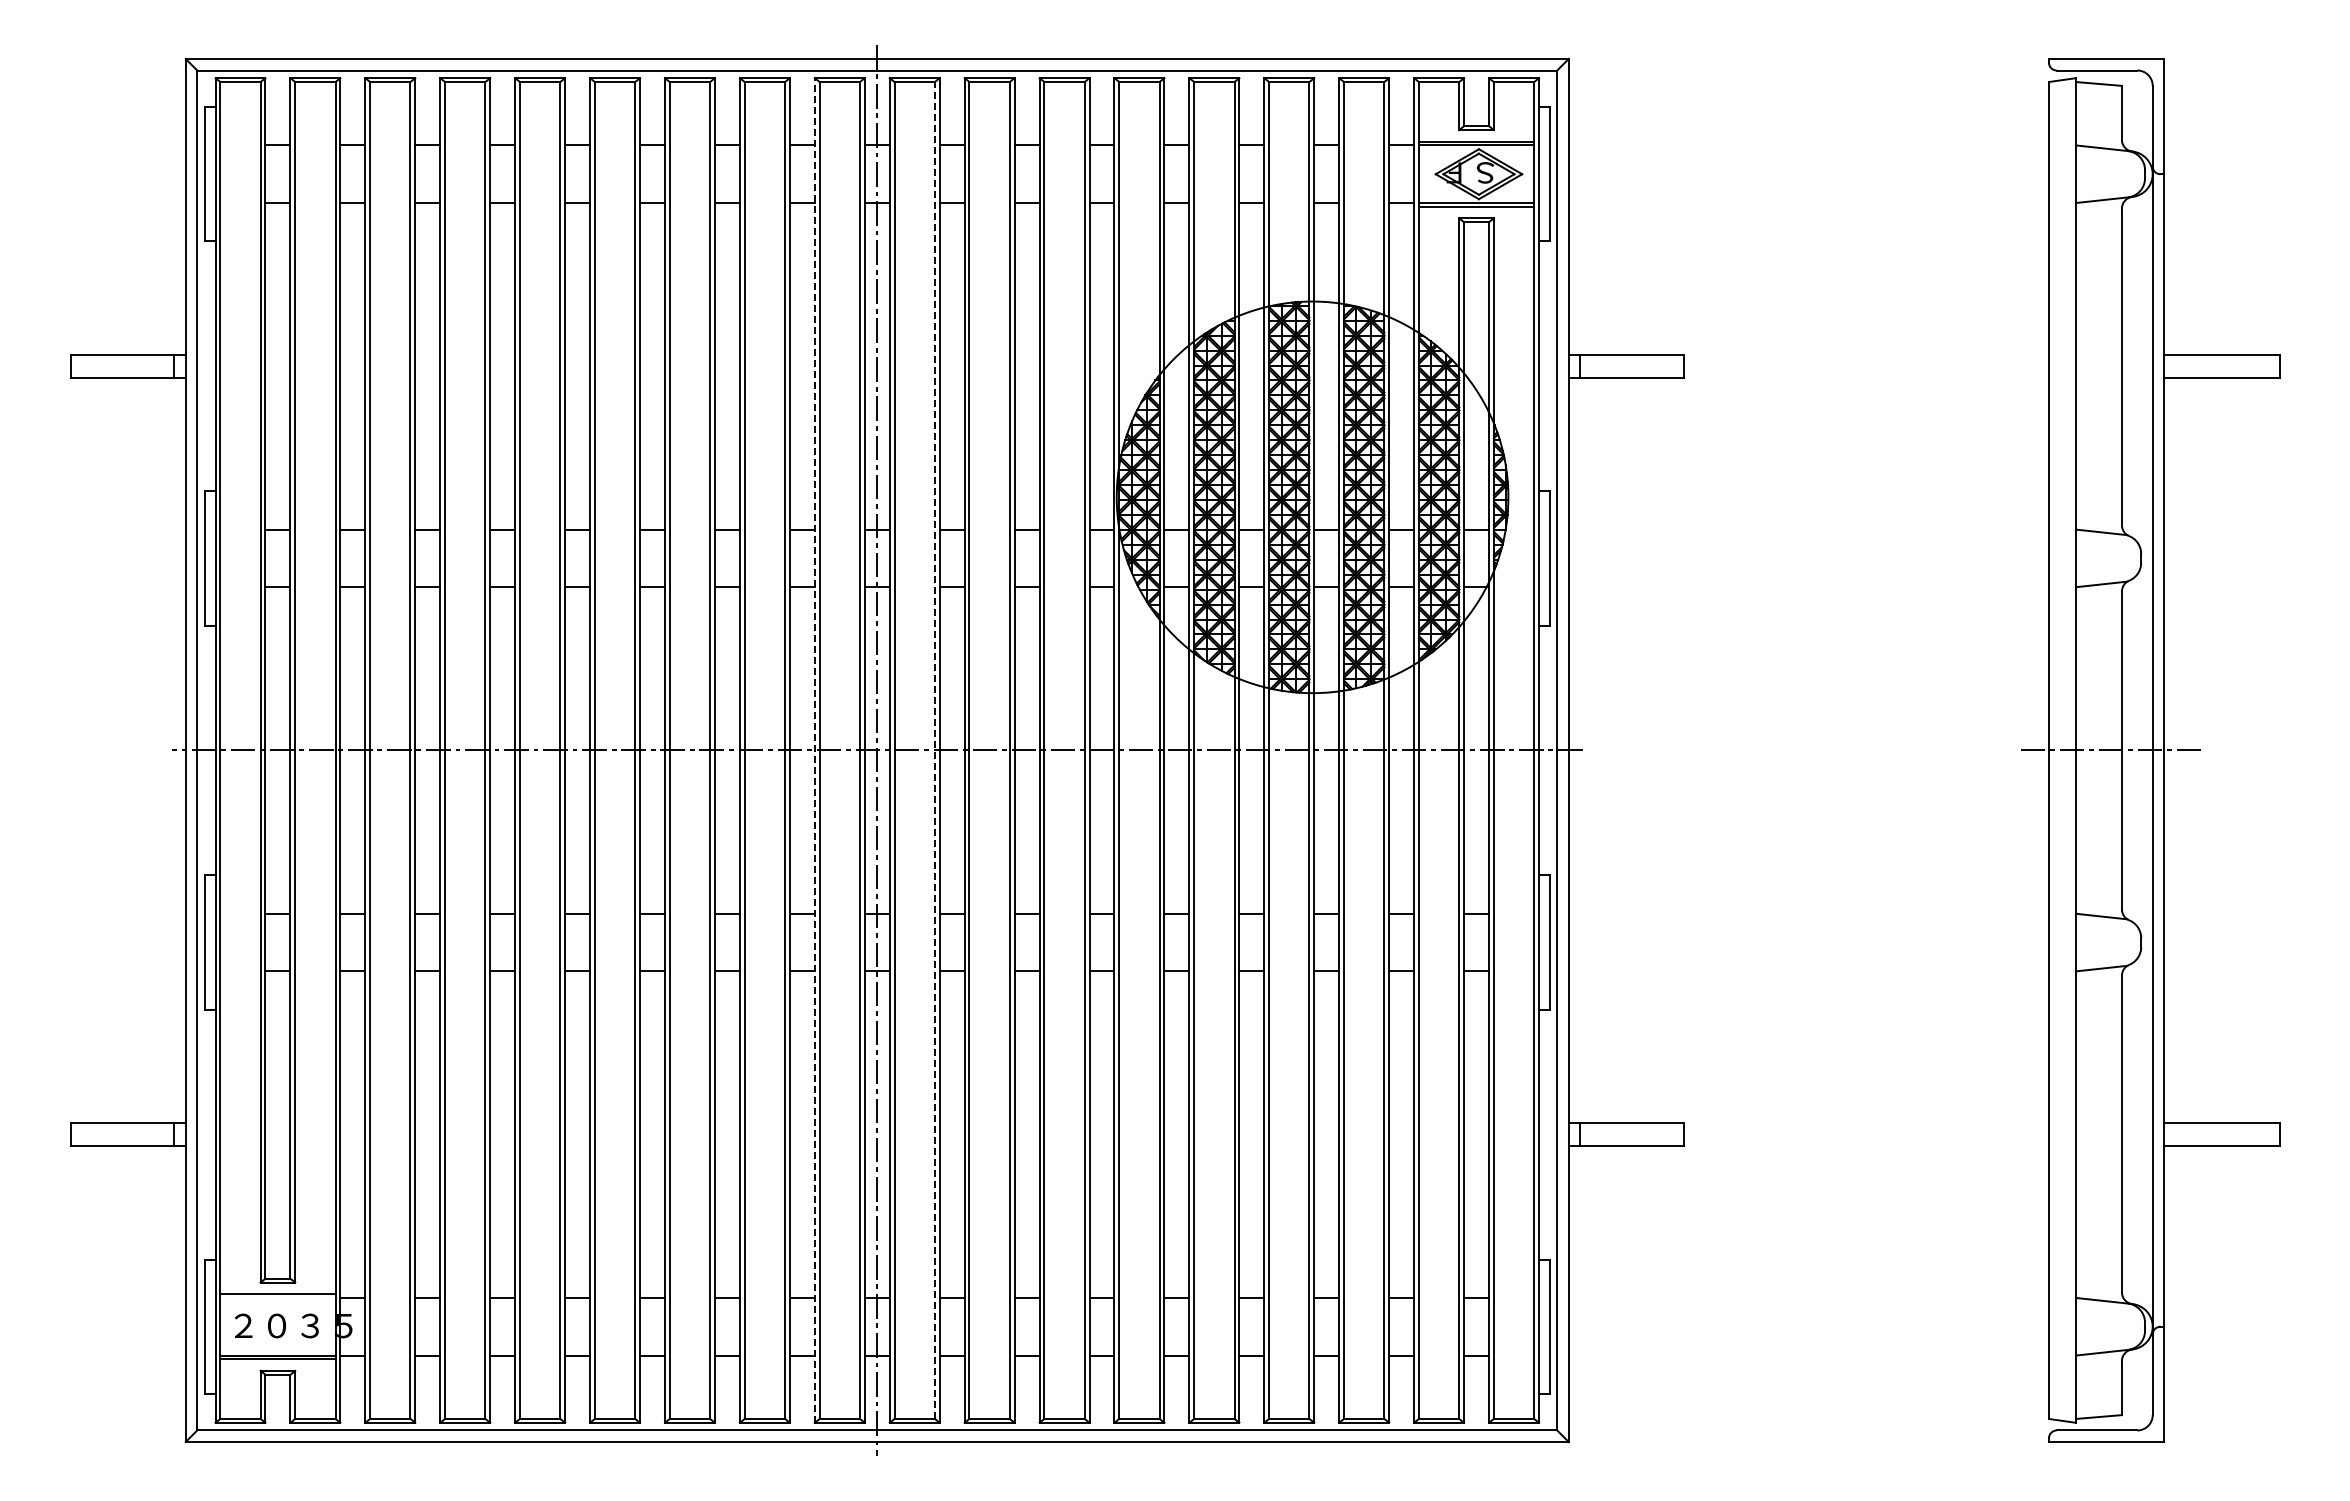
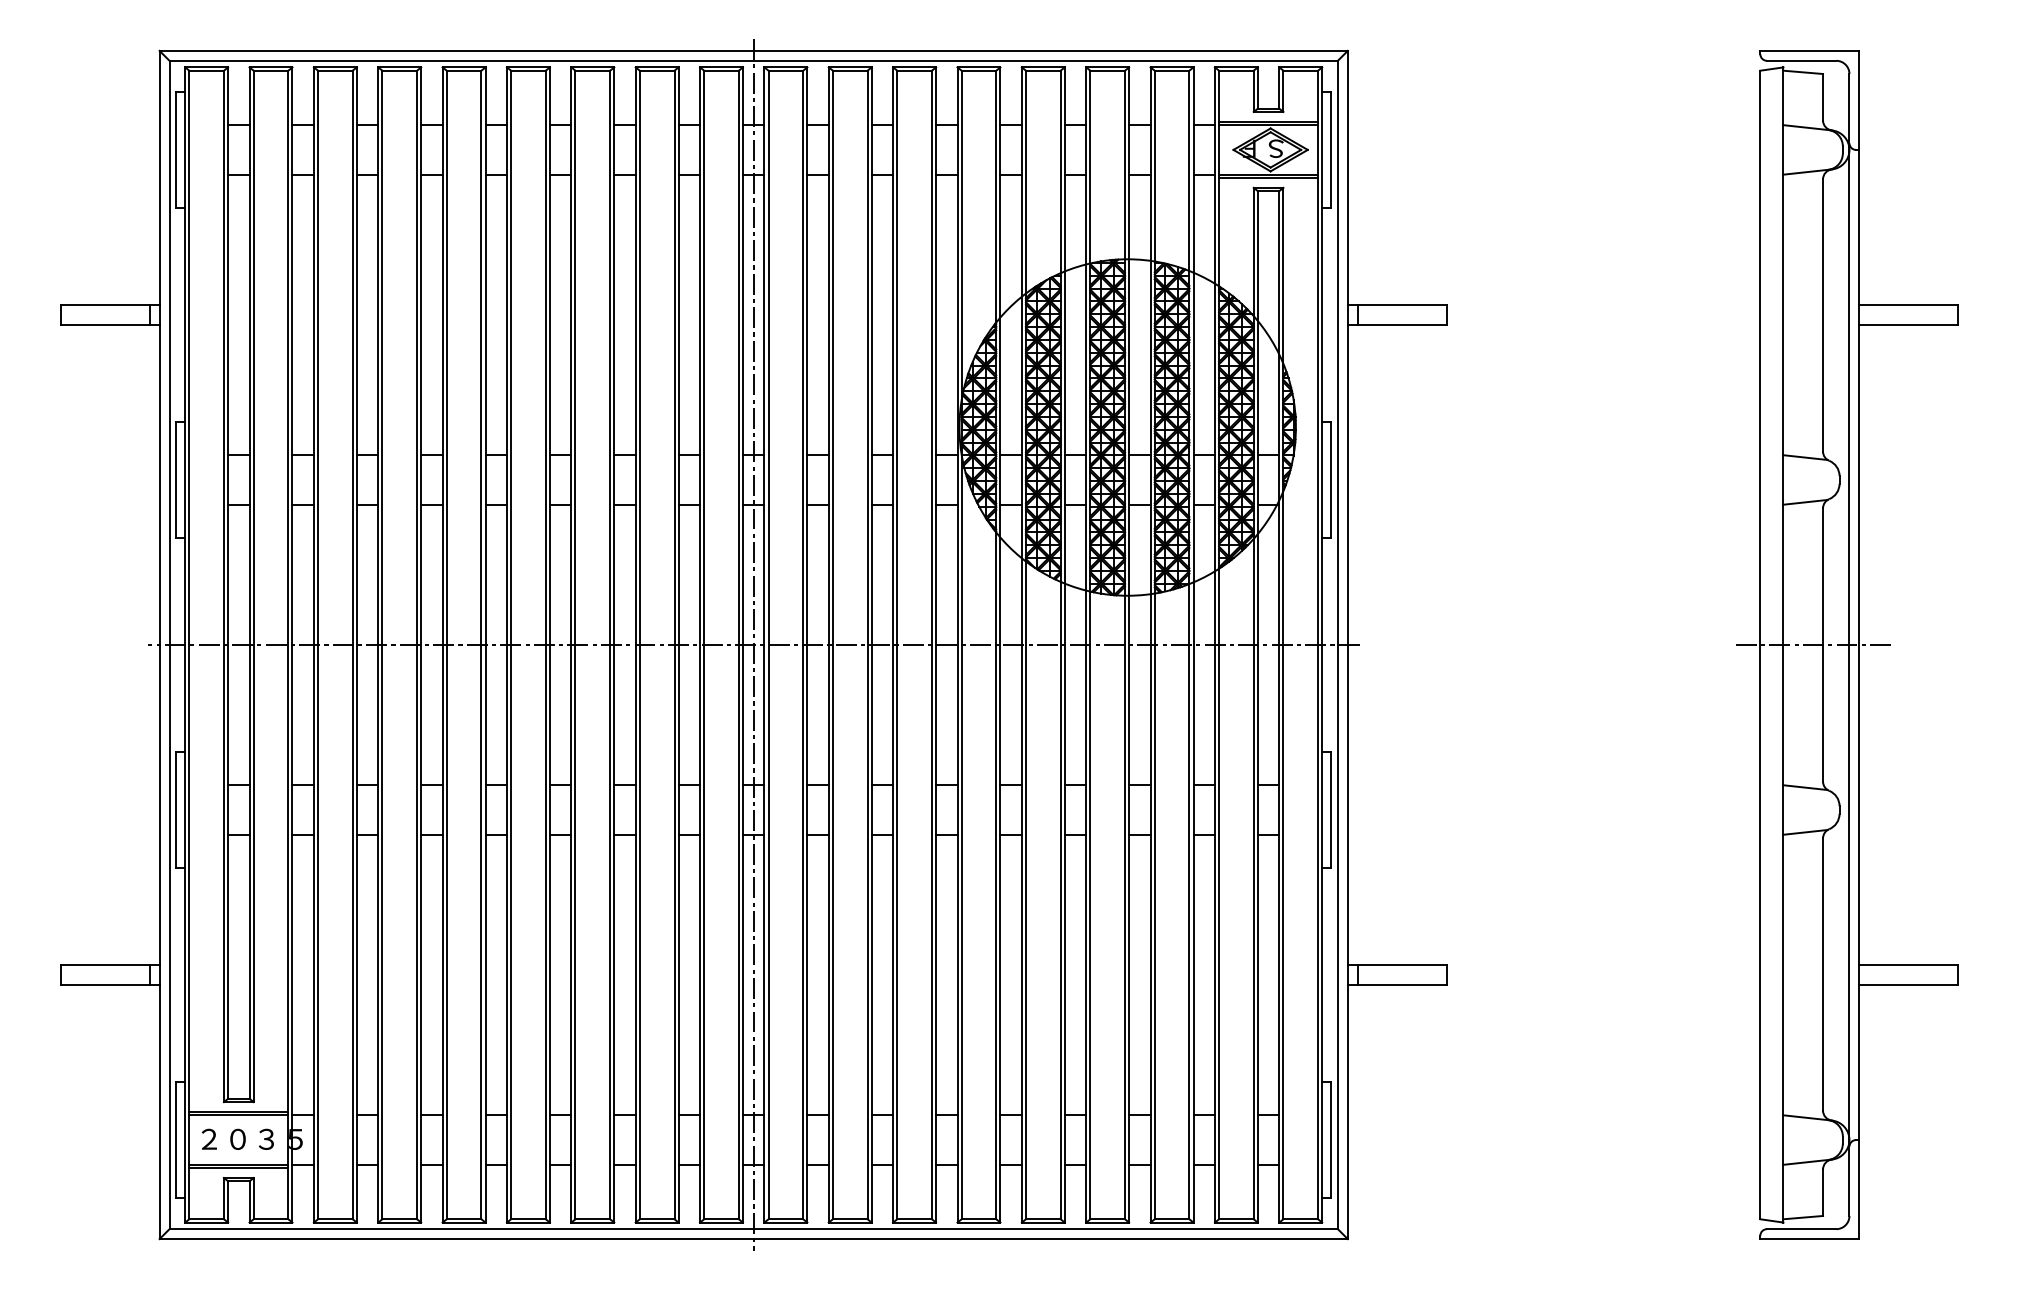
line: (814, 750) -> (699, 645), dashed -> solid
line: (934, 750) -> (802, 645), dashed -> solid
line: (277, 1297) -> (238, 1114), added

